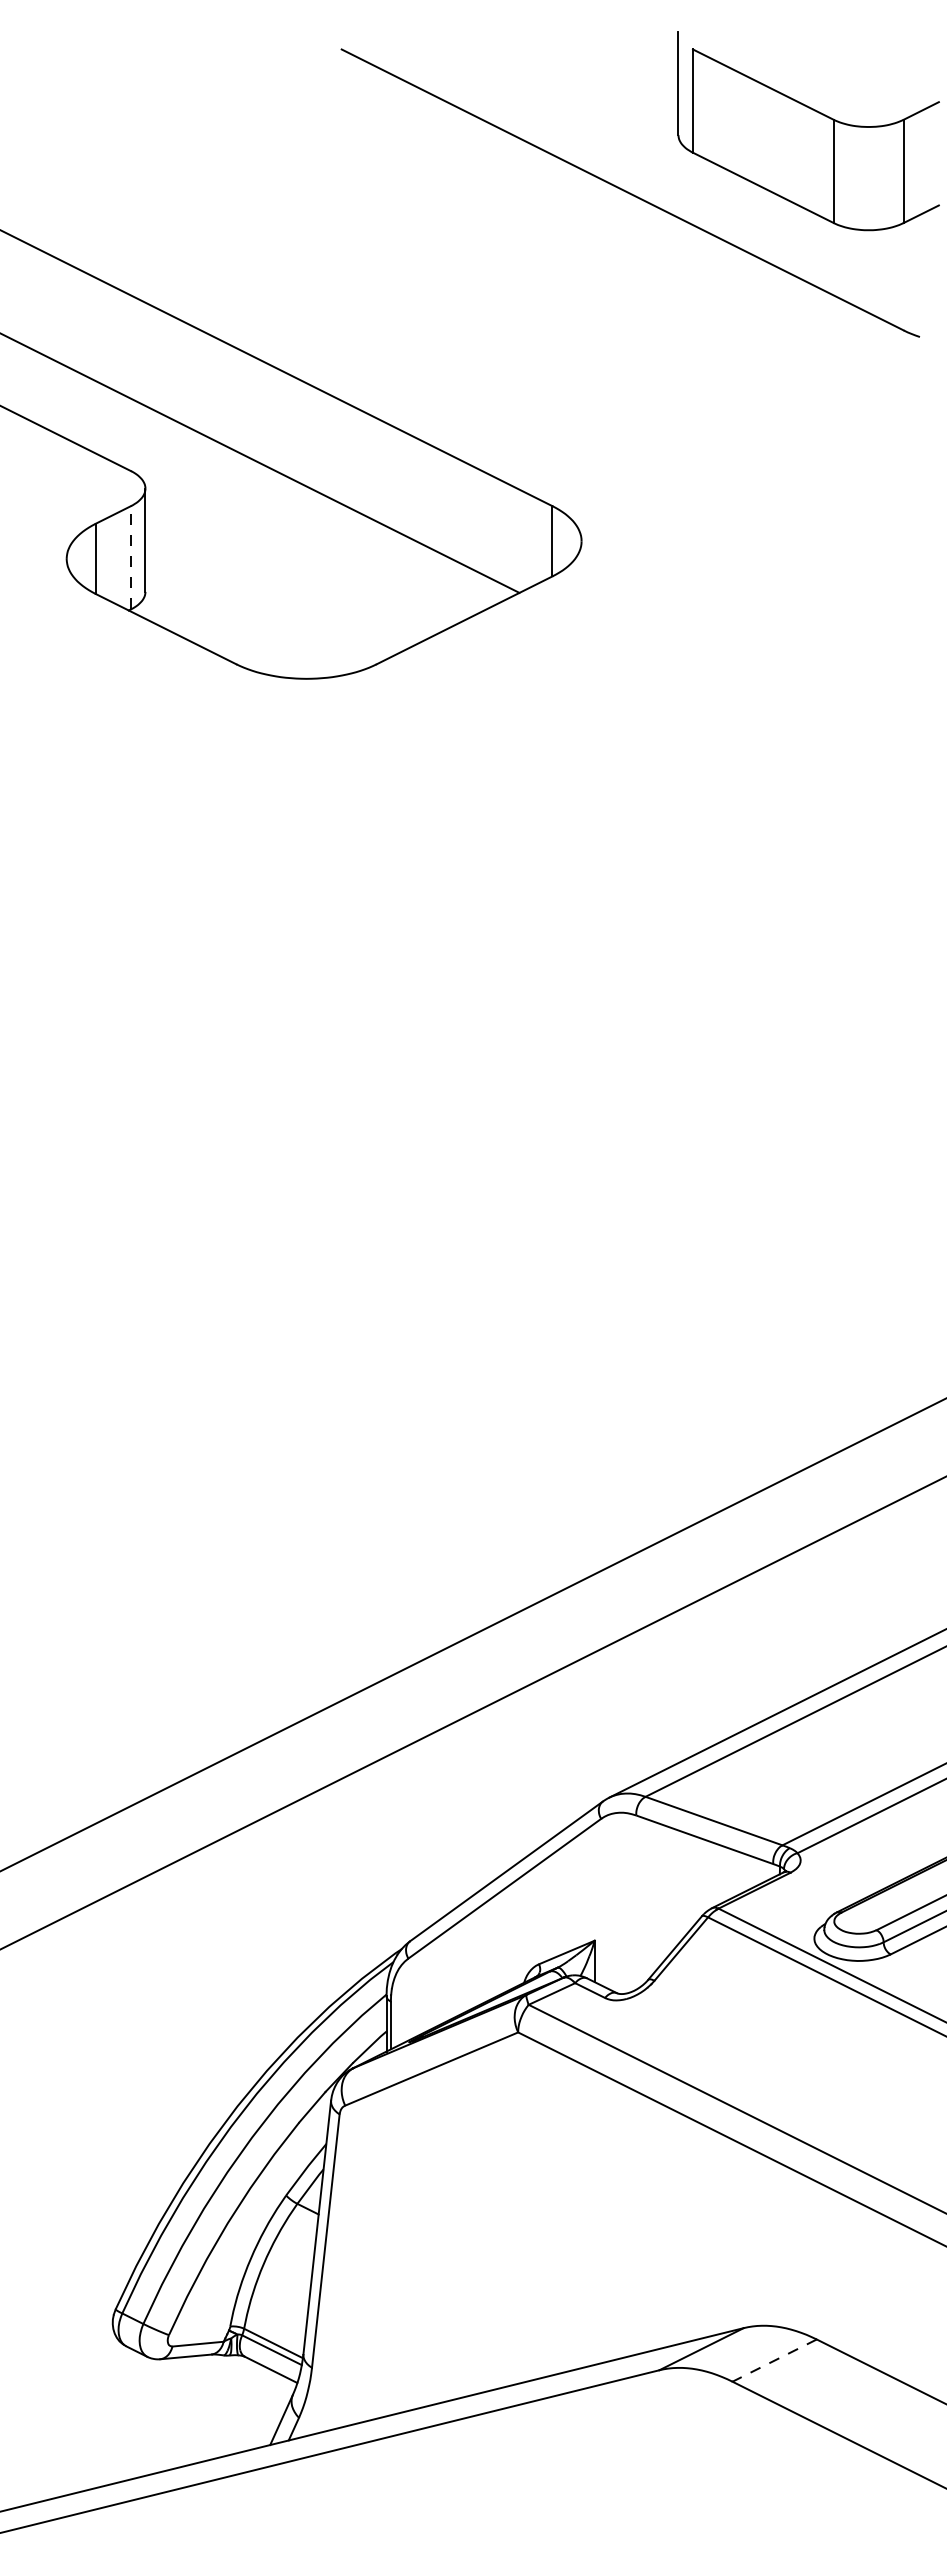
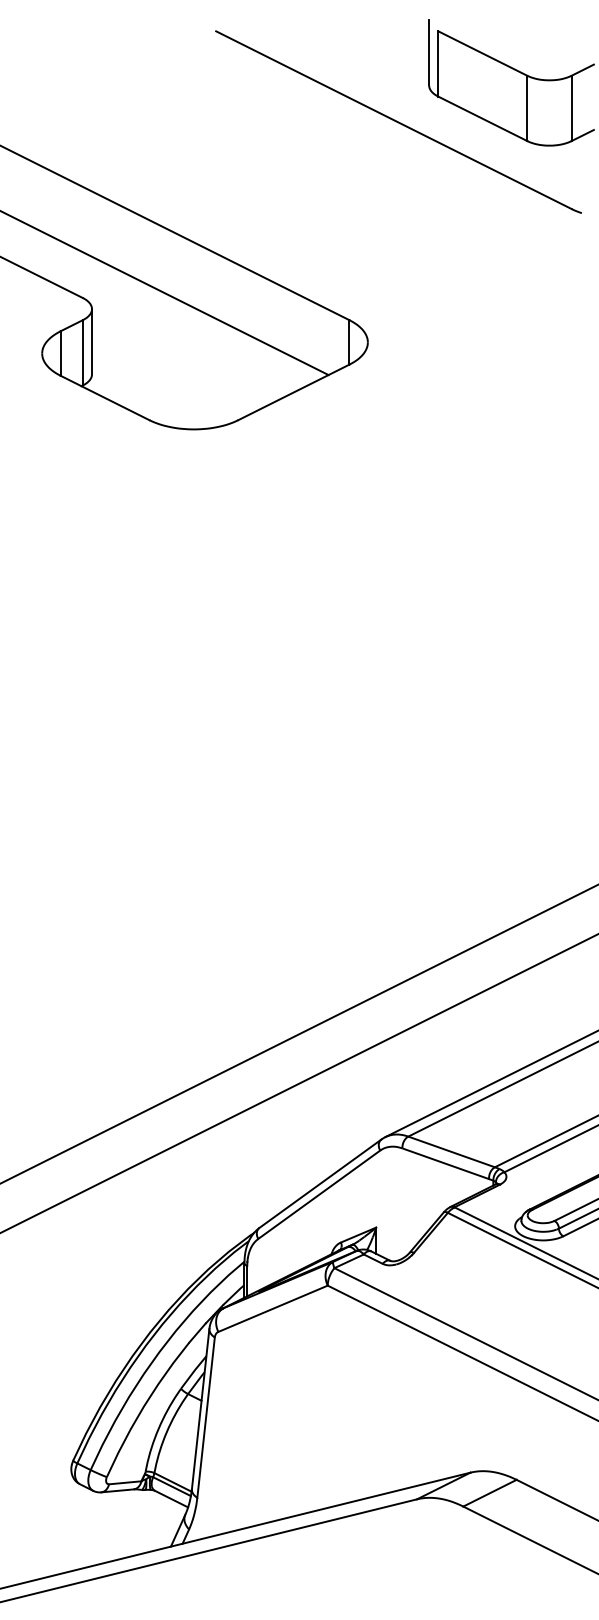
line: (130, 557) -> (82, 352), dashed -> solid
line: (775, 2361) -> (490, 1493), dashed -> solid

